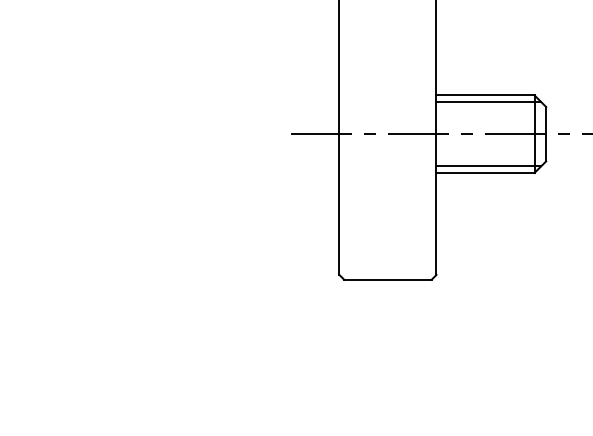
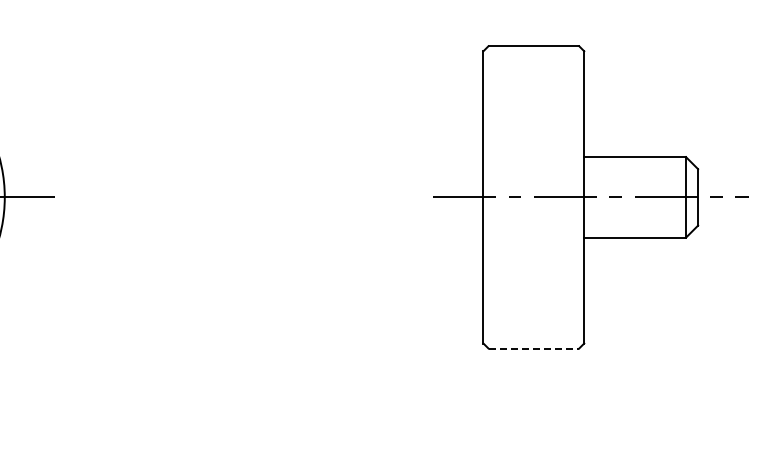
line: (488, 101) -> (638, 163), removed
line: (488, 166) -> (638, 230), removed
line: (388, 279) -> (534, 348), solid -> dashed

